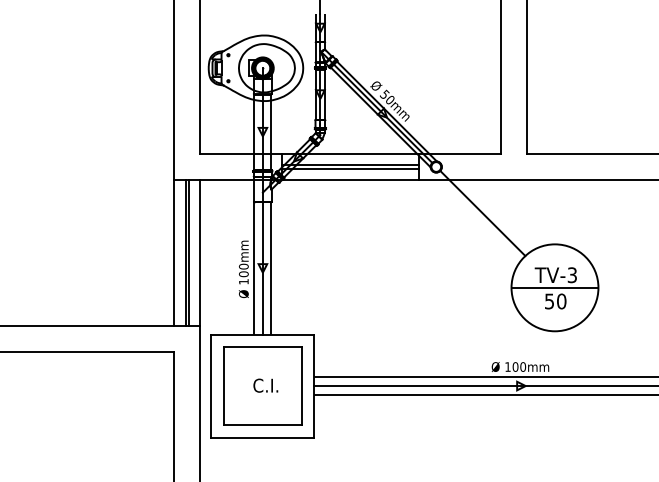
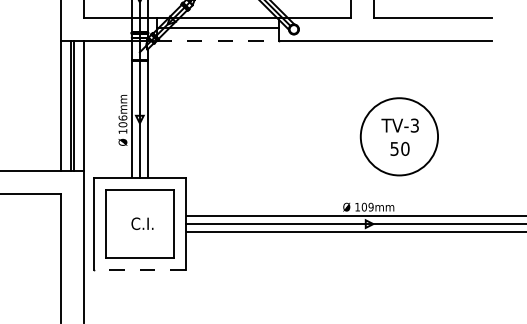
line: (350, 168) -> (217, 30), removed
line: (350, 179) -> (217, 40), solid -> dashed
line: (482, 213) -> (335, 70), removed
text: (243, 266) -> (122, 117), 100mm -> 106mm
line: (554, 287) -> (398, 136), removed
text: (522, 366) -> (370, 206), 100mm -> 109mm
line: (262, 437) -> (139, 269), solid -> dashed

